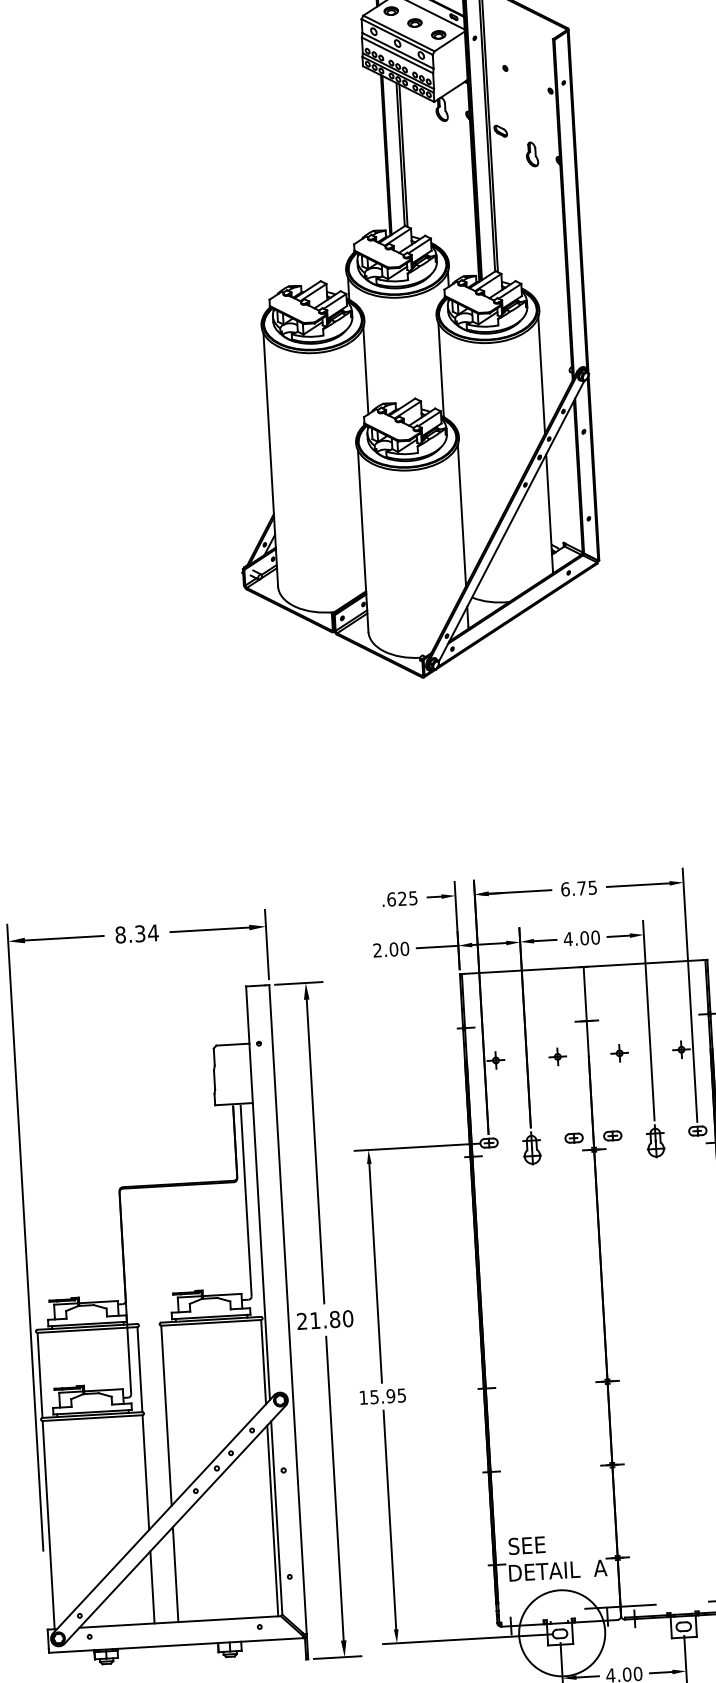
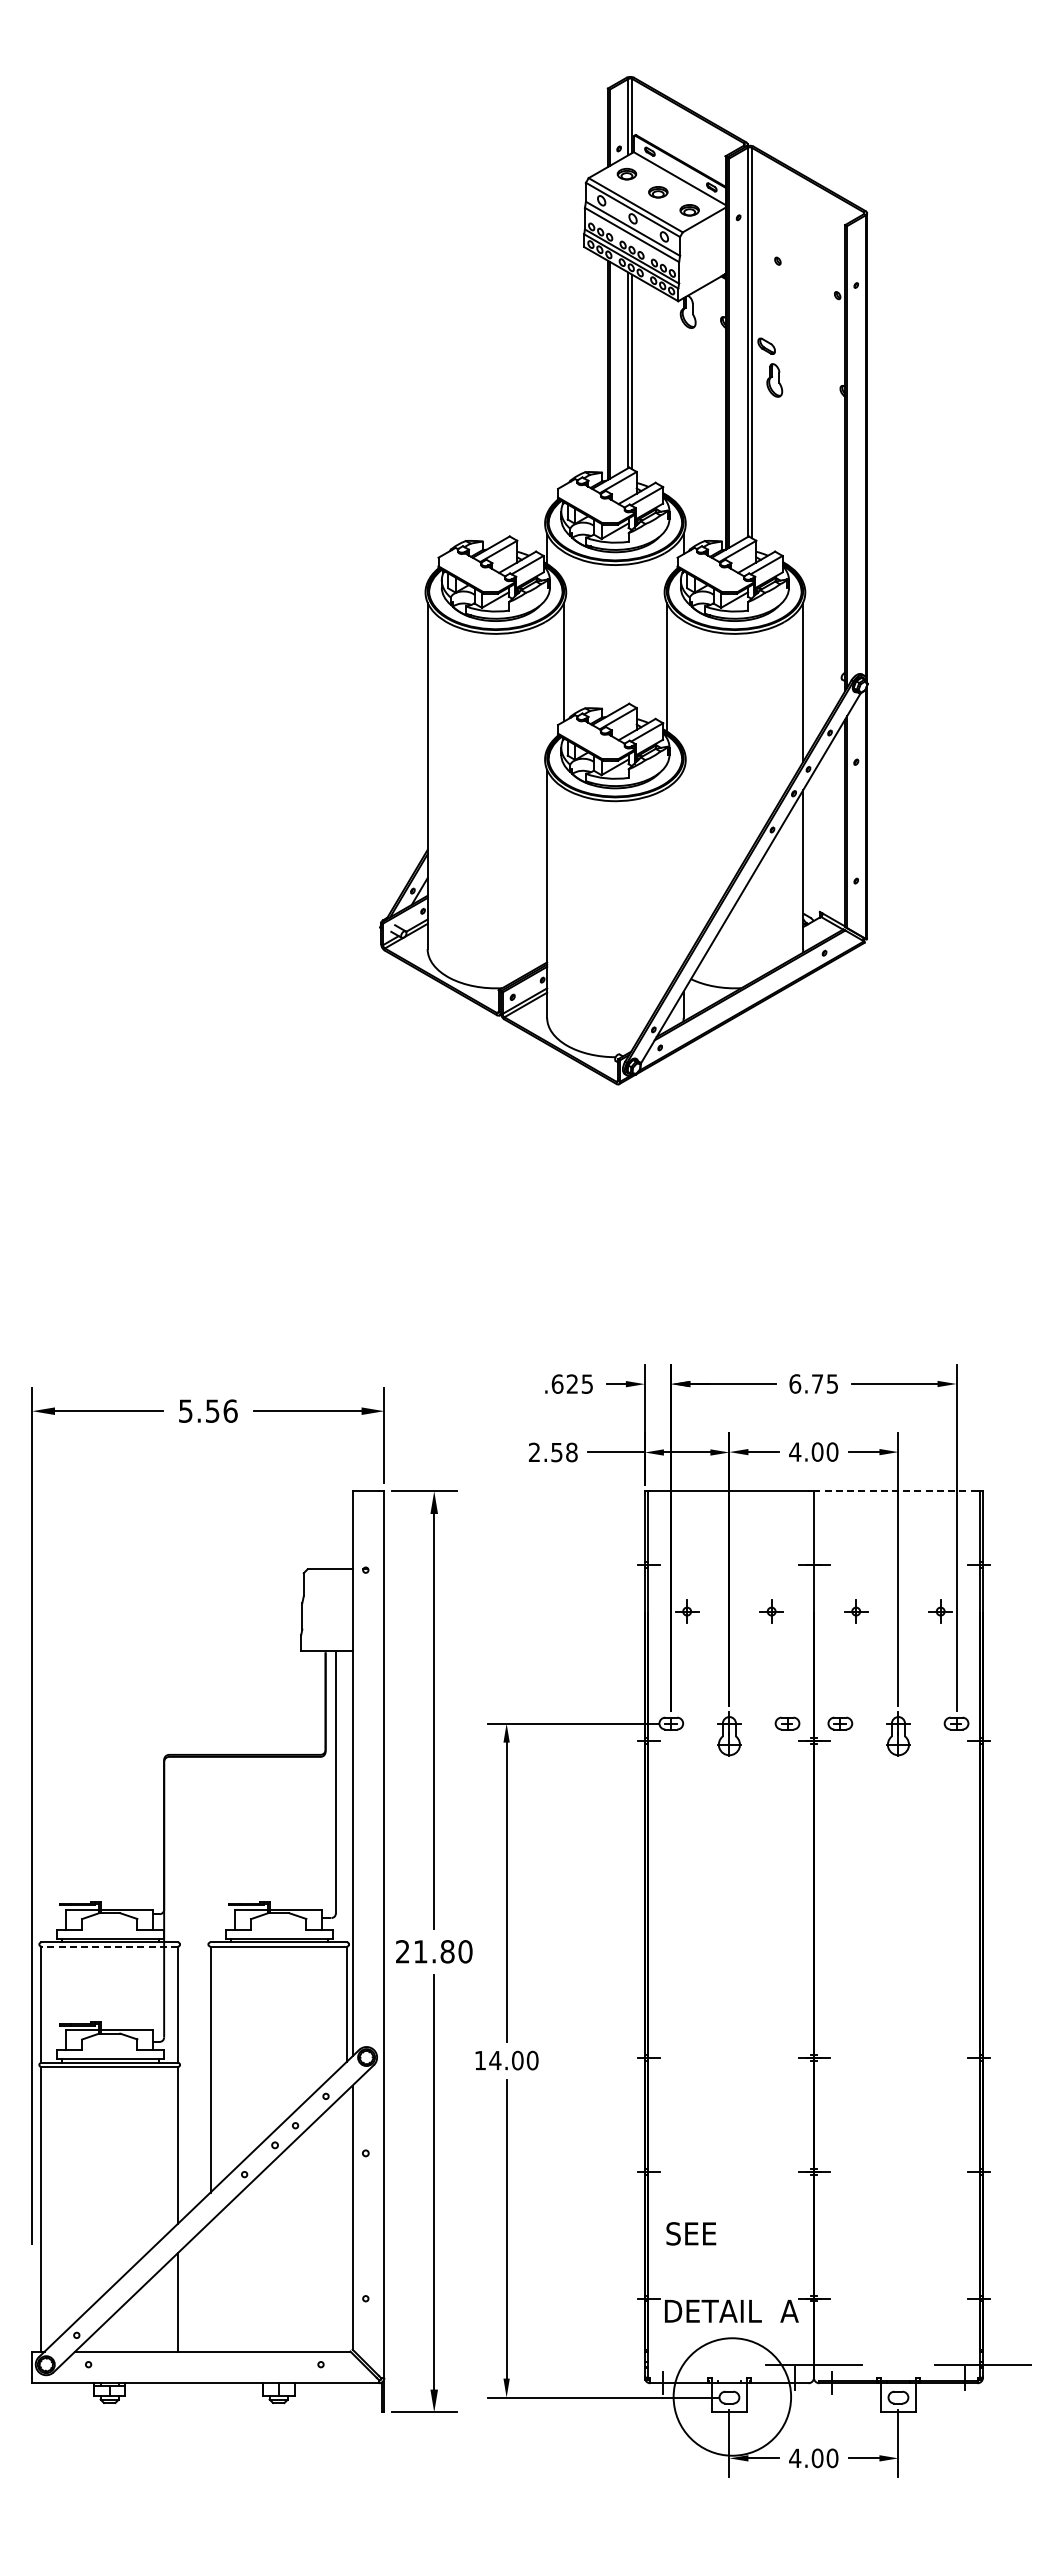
part: (532, 154) -> (774, 380), moved
line: (461, 515) -> (683, 866), removed
text: (136, 933) -> (207, 1410), 8.34 -> 5.56
text: (399, 949) -> (564, 1452), 2.00 -> 2.58
line: (644, 963) -> (897, 1491), solid -> dashed
line: (87, 1329) -> (109, 1946), solid -> dashed
text: (387, 1396) -> (513, 2060), 15.95 -> 14.00
line: (273, 1521) -> (347, 2221), removed
text: (527, 1545) -> (691, 2233), moved
line: (175, 1574) -> (210, 2286), removed

